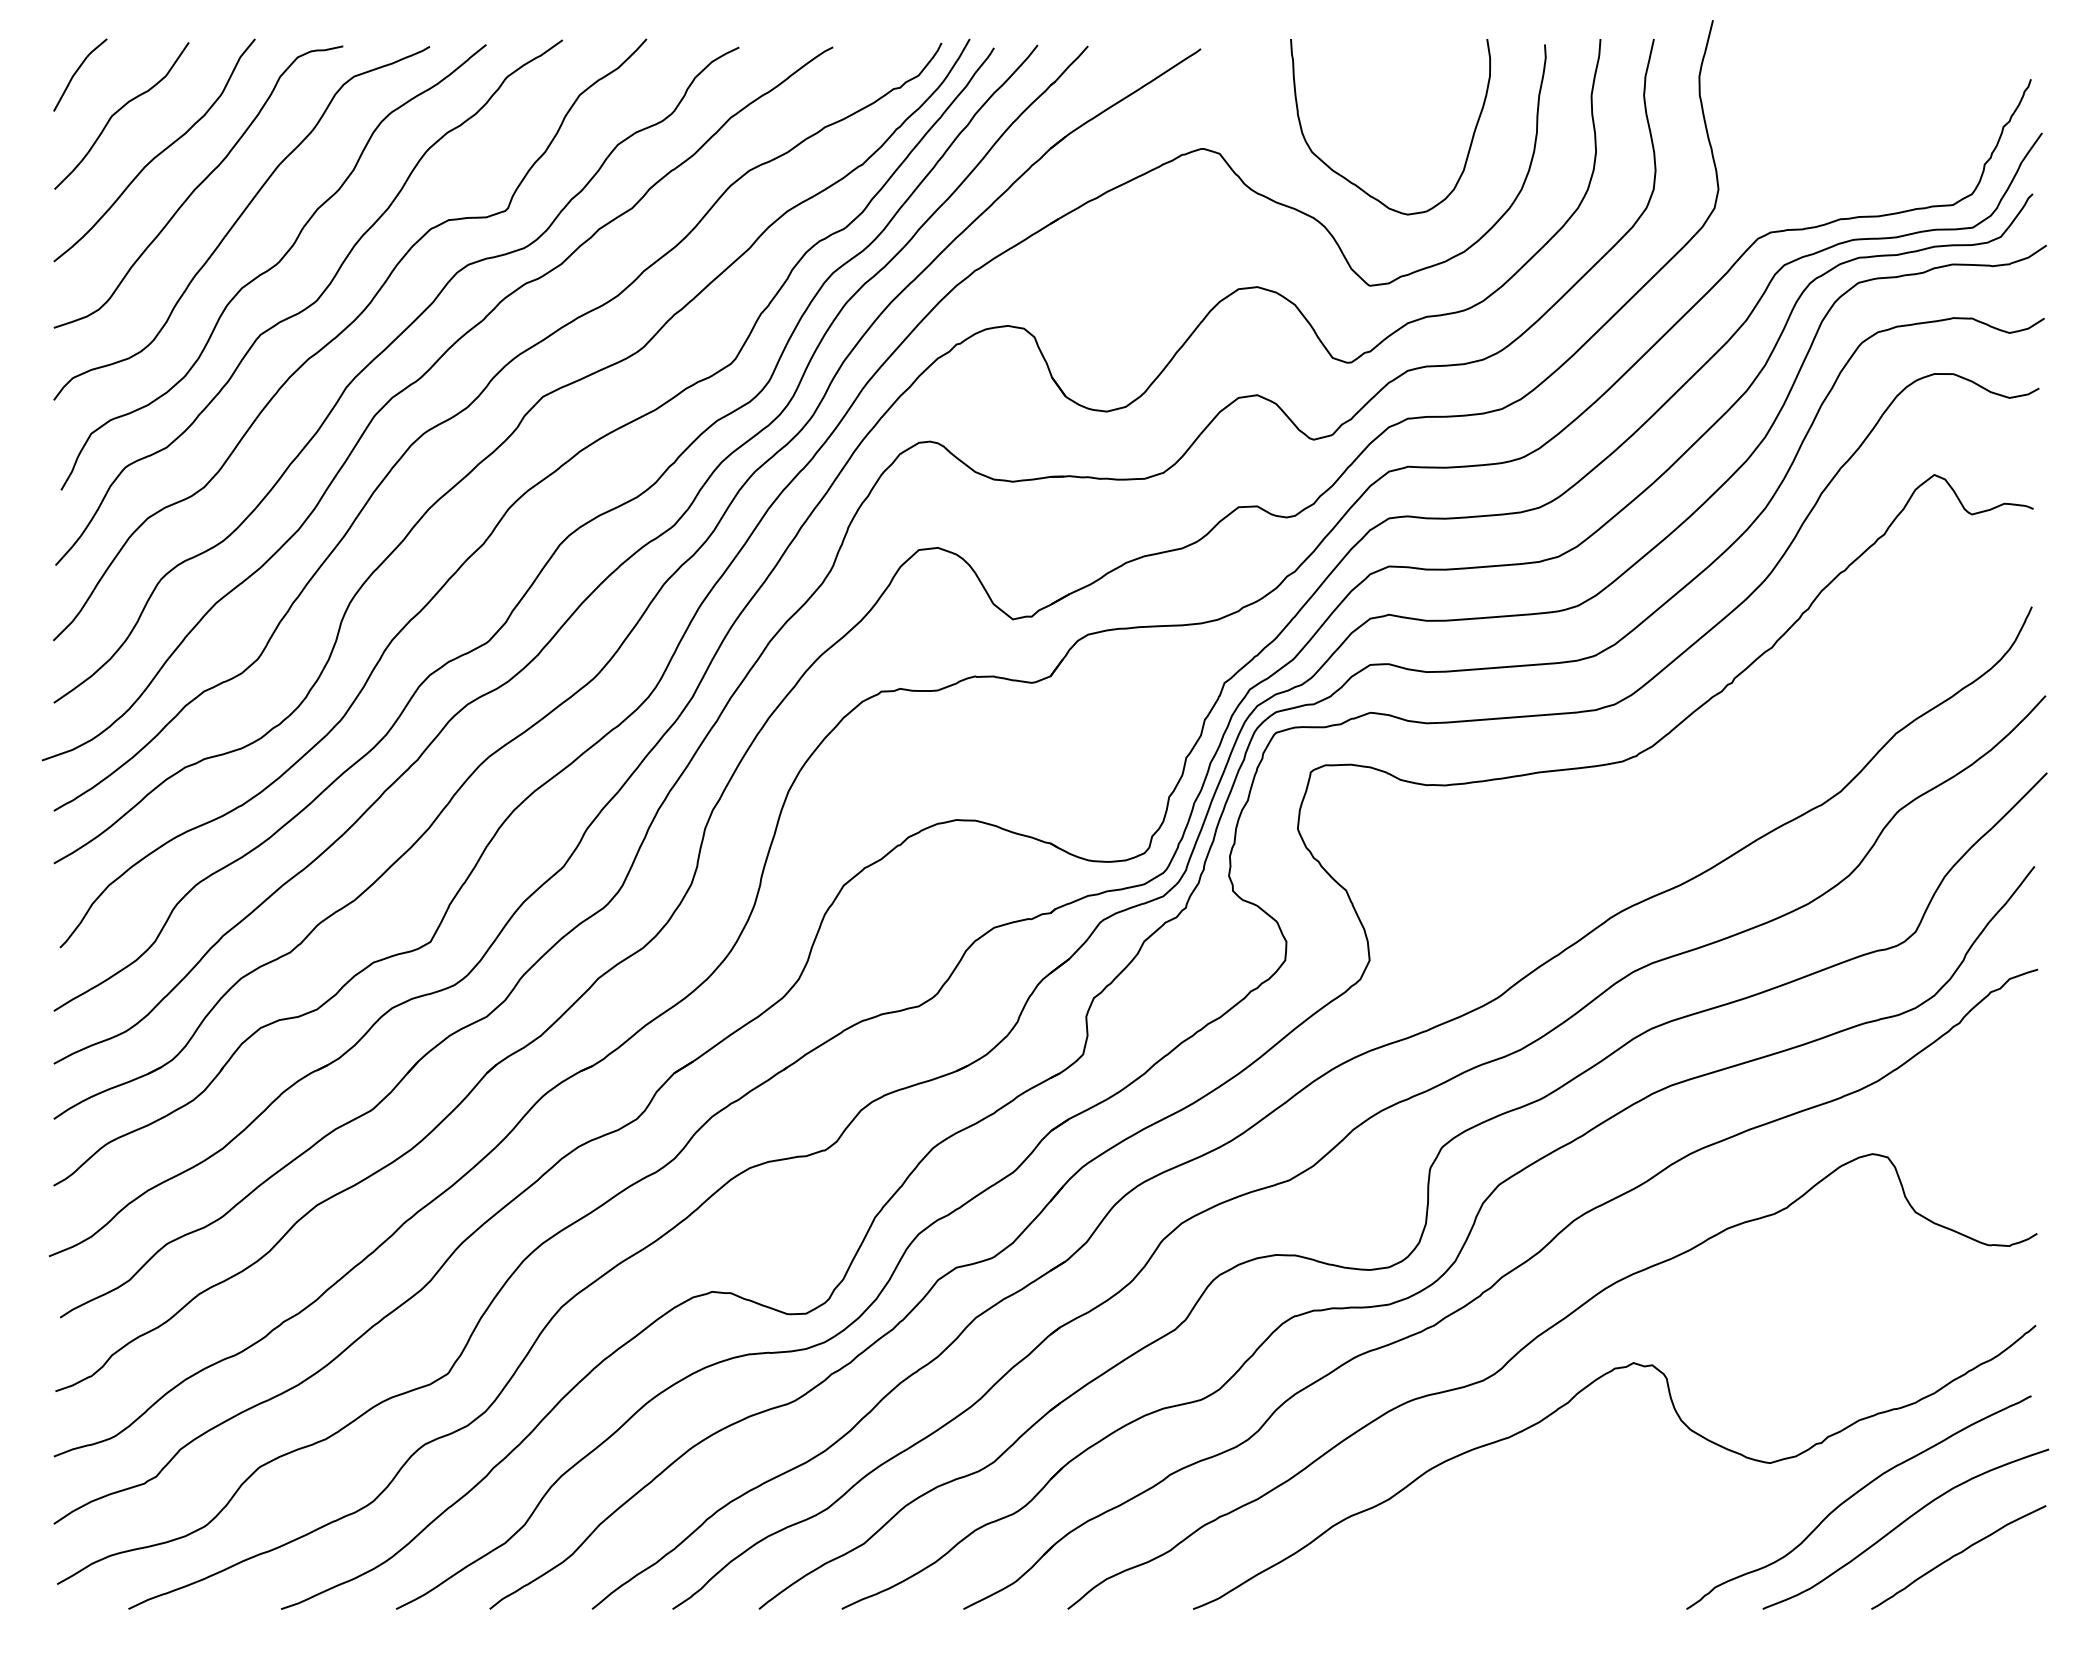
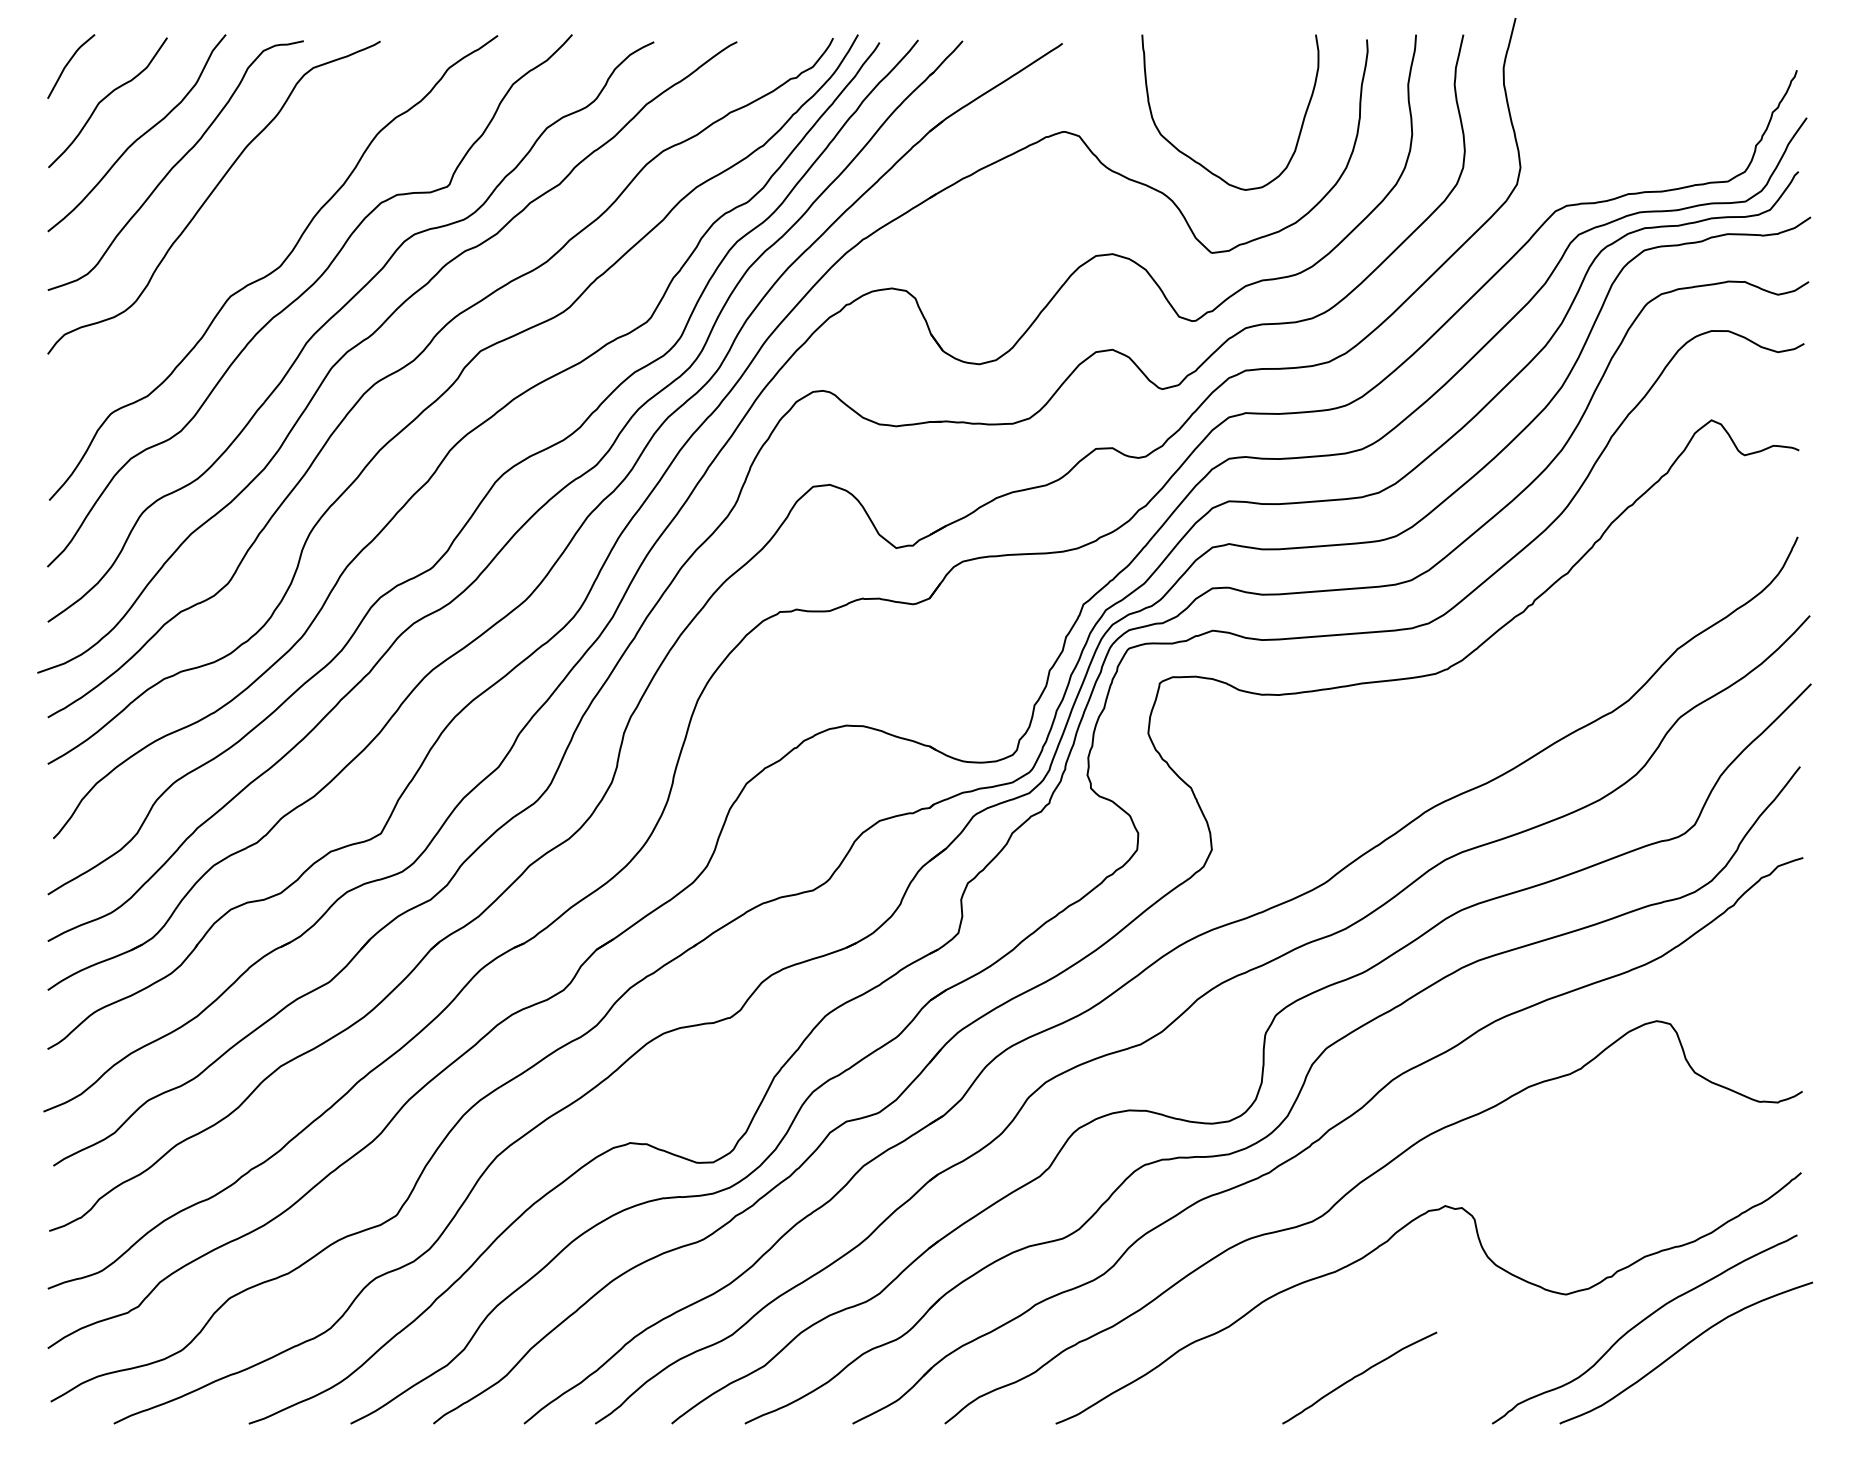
curve: (273, 267) -> (242, 236), removed
curve: (1957, 1555) -> (1358, 1376), moved

